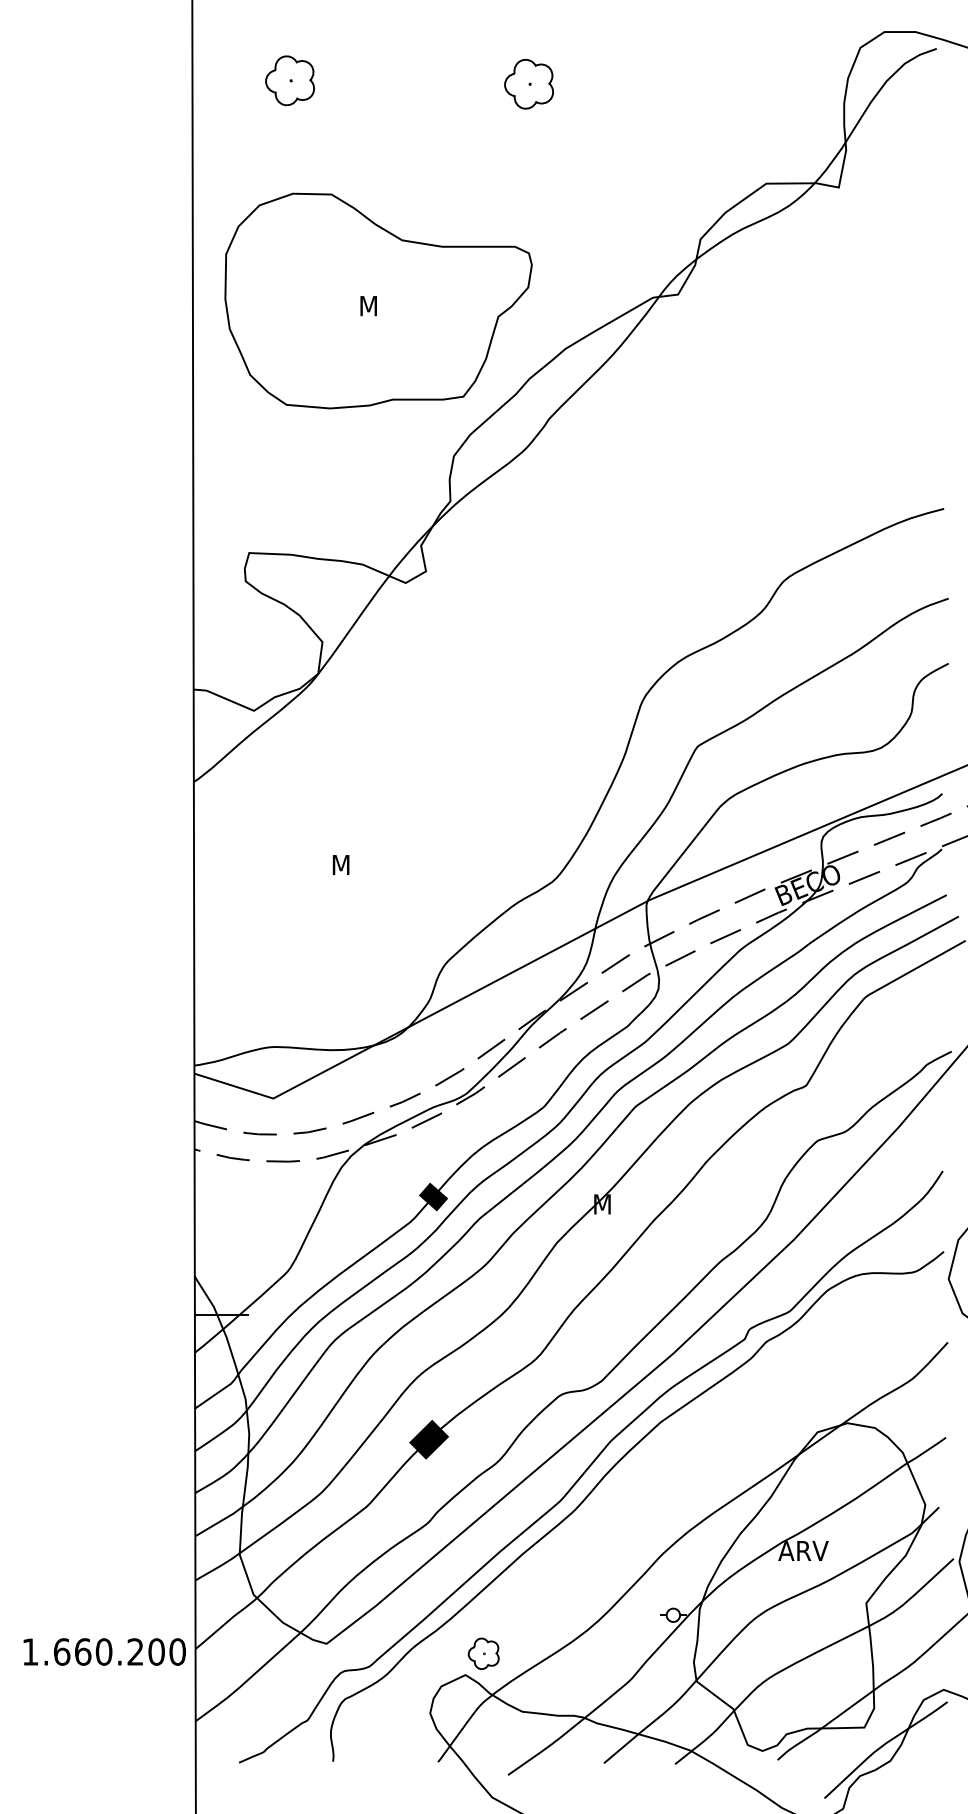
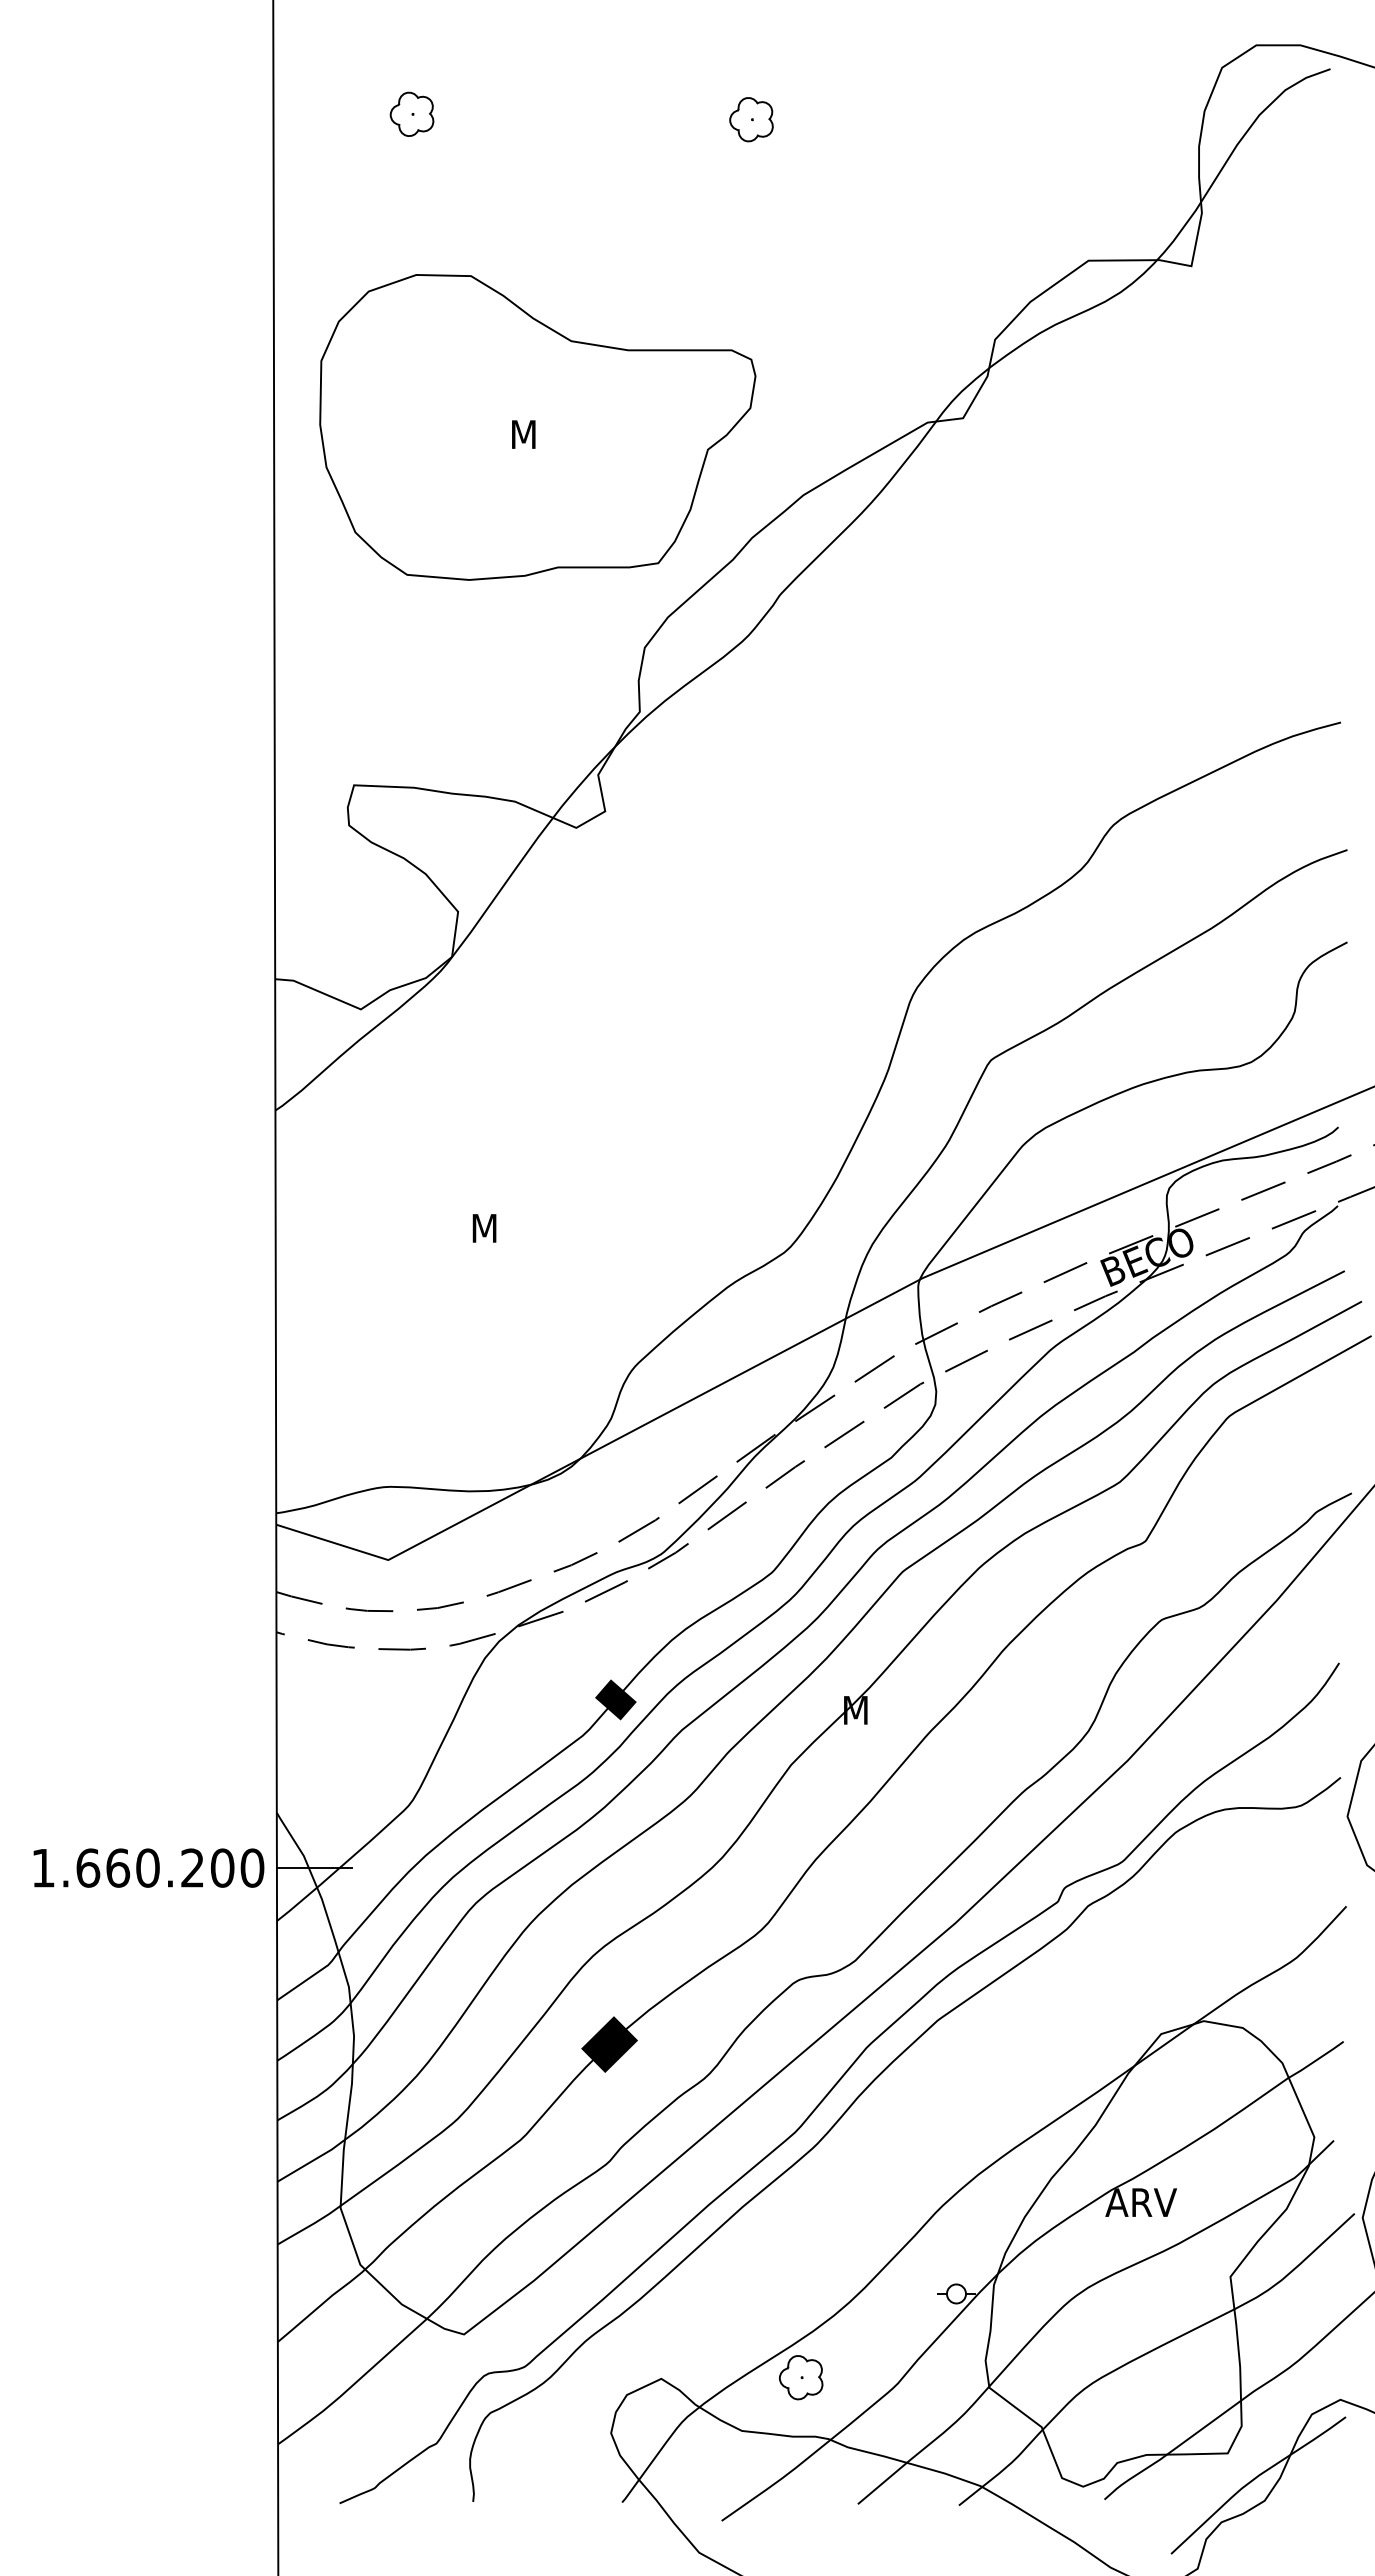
part: (289, 80) -> (411, 113), size x0.62
part: (529, 84) -> (751, 119), size x0.62
text: (104, 1651) -> (148, 1867), moved
part: (484, 1653) -> (801, 2377), moved

